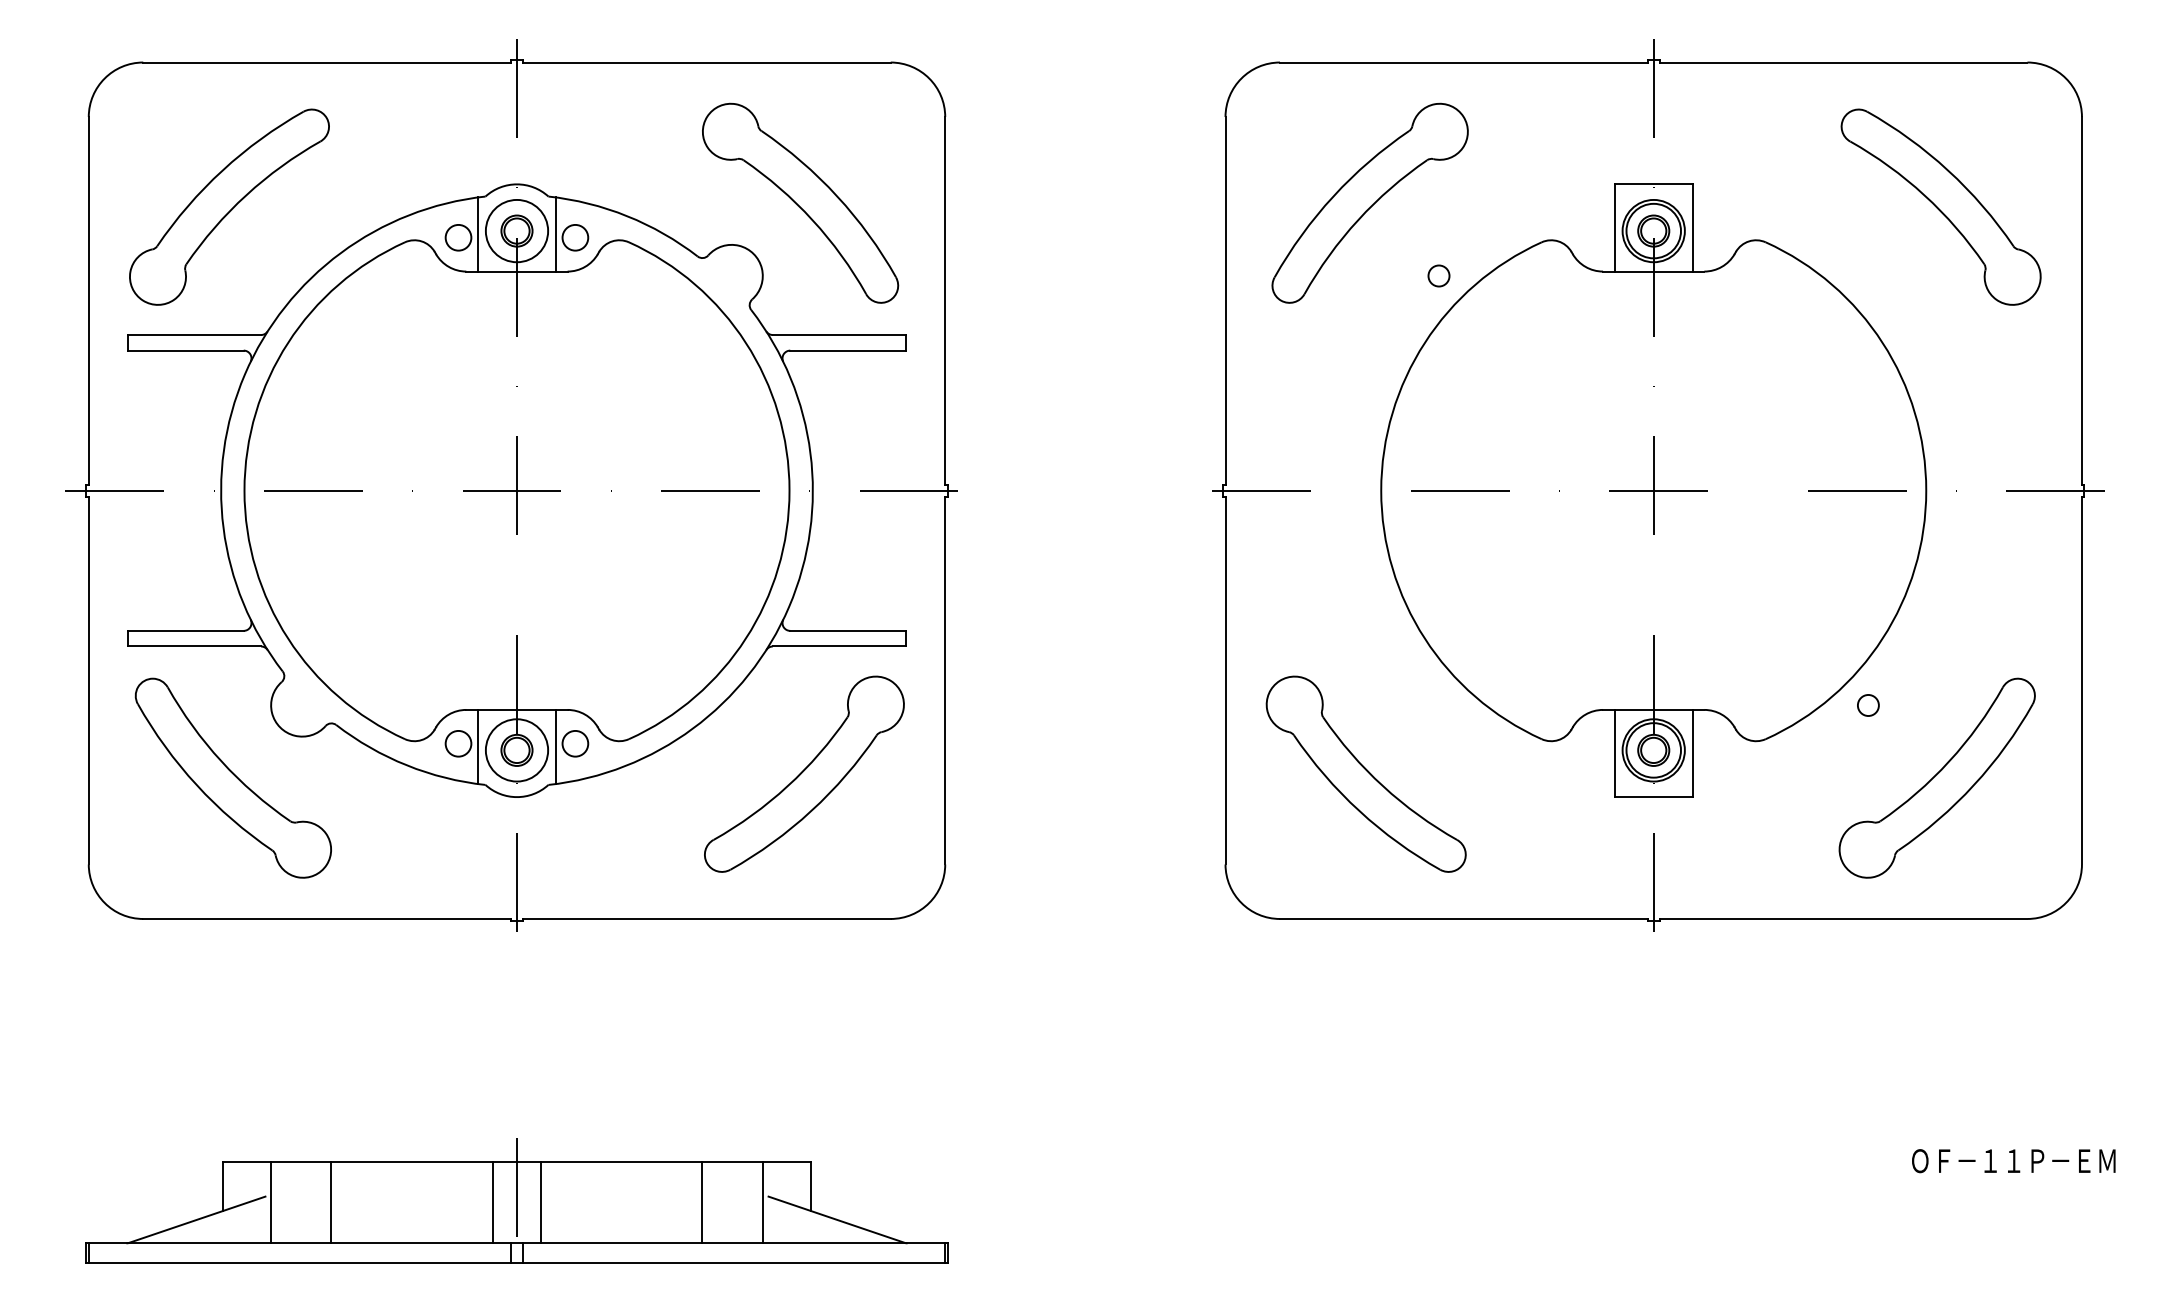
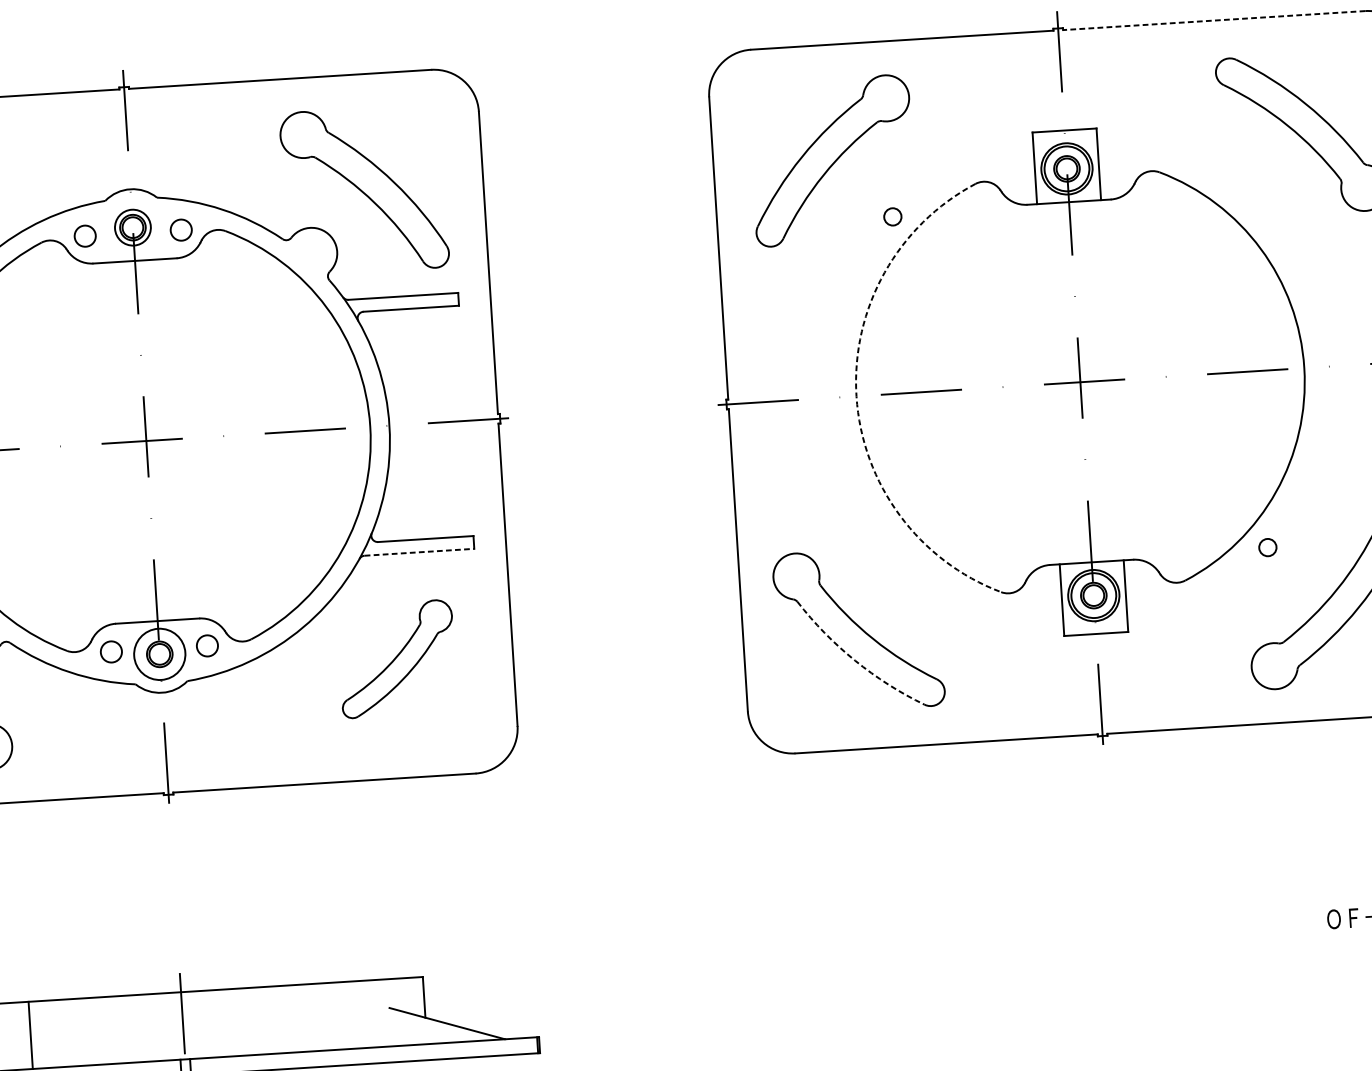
line: (1843, 62) -> (1214, 20), solid -> dashed
circle: (516, 230) -> (132, 227), size x0.7
line: (478, 234) -> (101, 232), removed
line: (555, 234) -> (164, 228), removed
arc: (1381, 490) -> (856, 396), solid -> dashed
line: (839, 646) -> (419, 552), solid -> dashed
line: (478, 746) -> (127, 653), removed
line: (555, 746) -> (191, 649), removed
part: (804, 773) -> (397, 658), size x0.7
arc: (1359, 811) -> (855, 661), solid -> dashed
line: (492, 1202) -> (163, 1027), removed
line: (541, 1202) -> (203, 1024), removed
line: (702, 1202) -> (335, 1016), removed
line: (762, 1202) -> (384, 1013), removed

